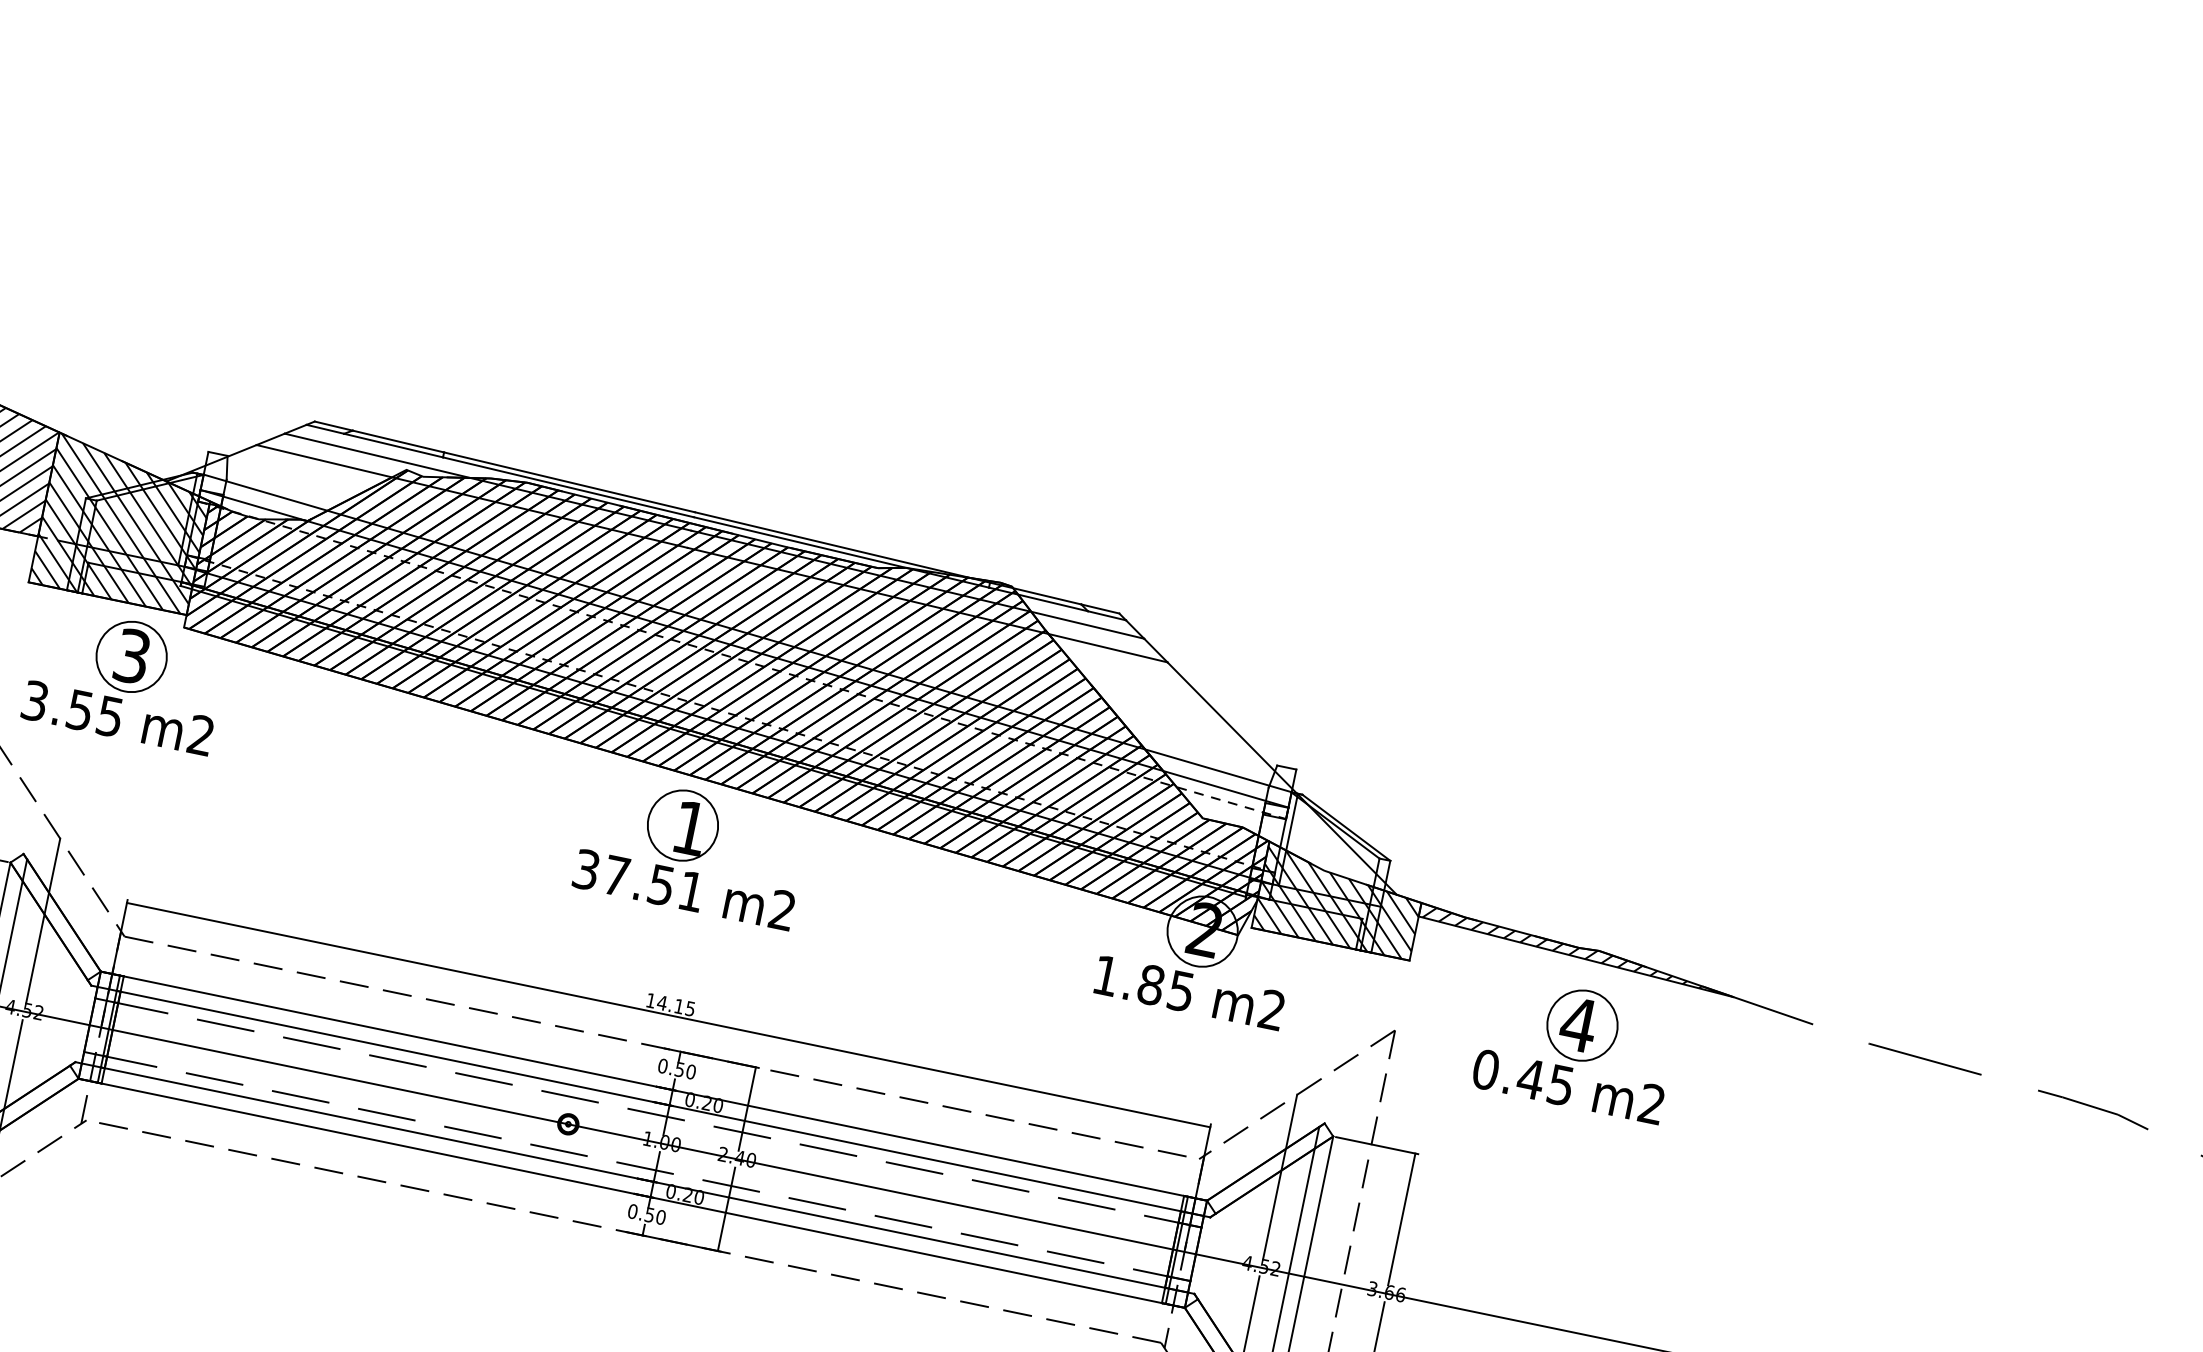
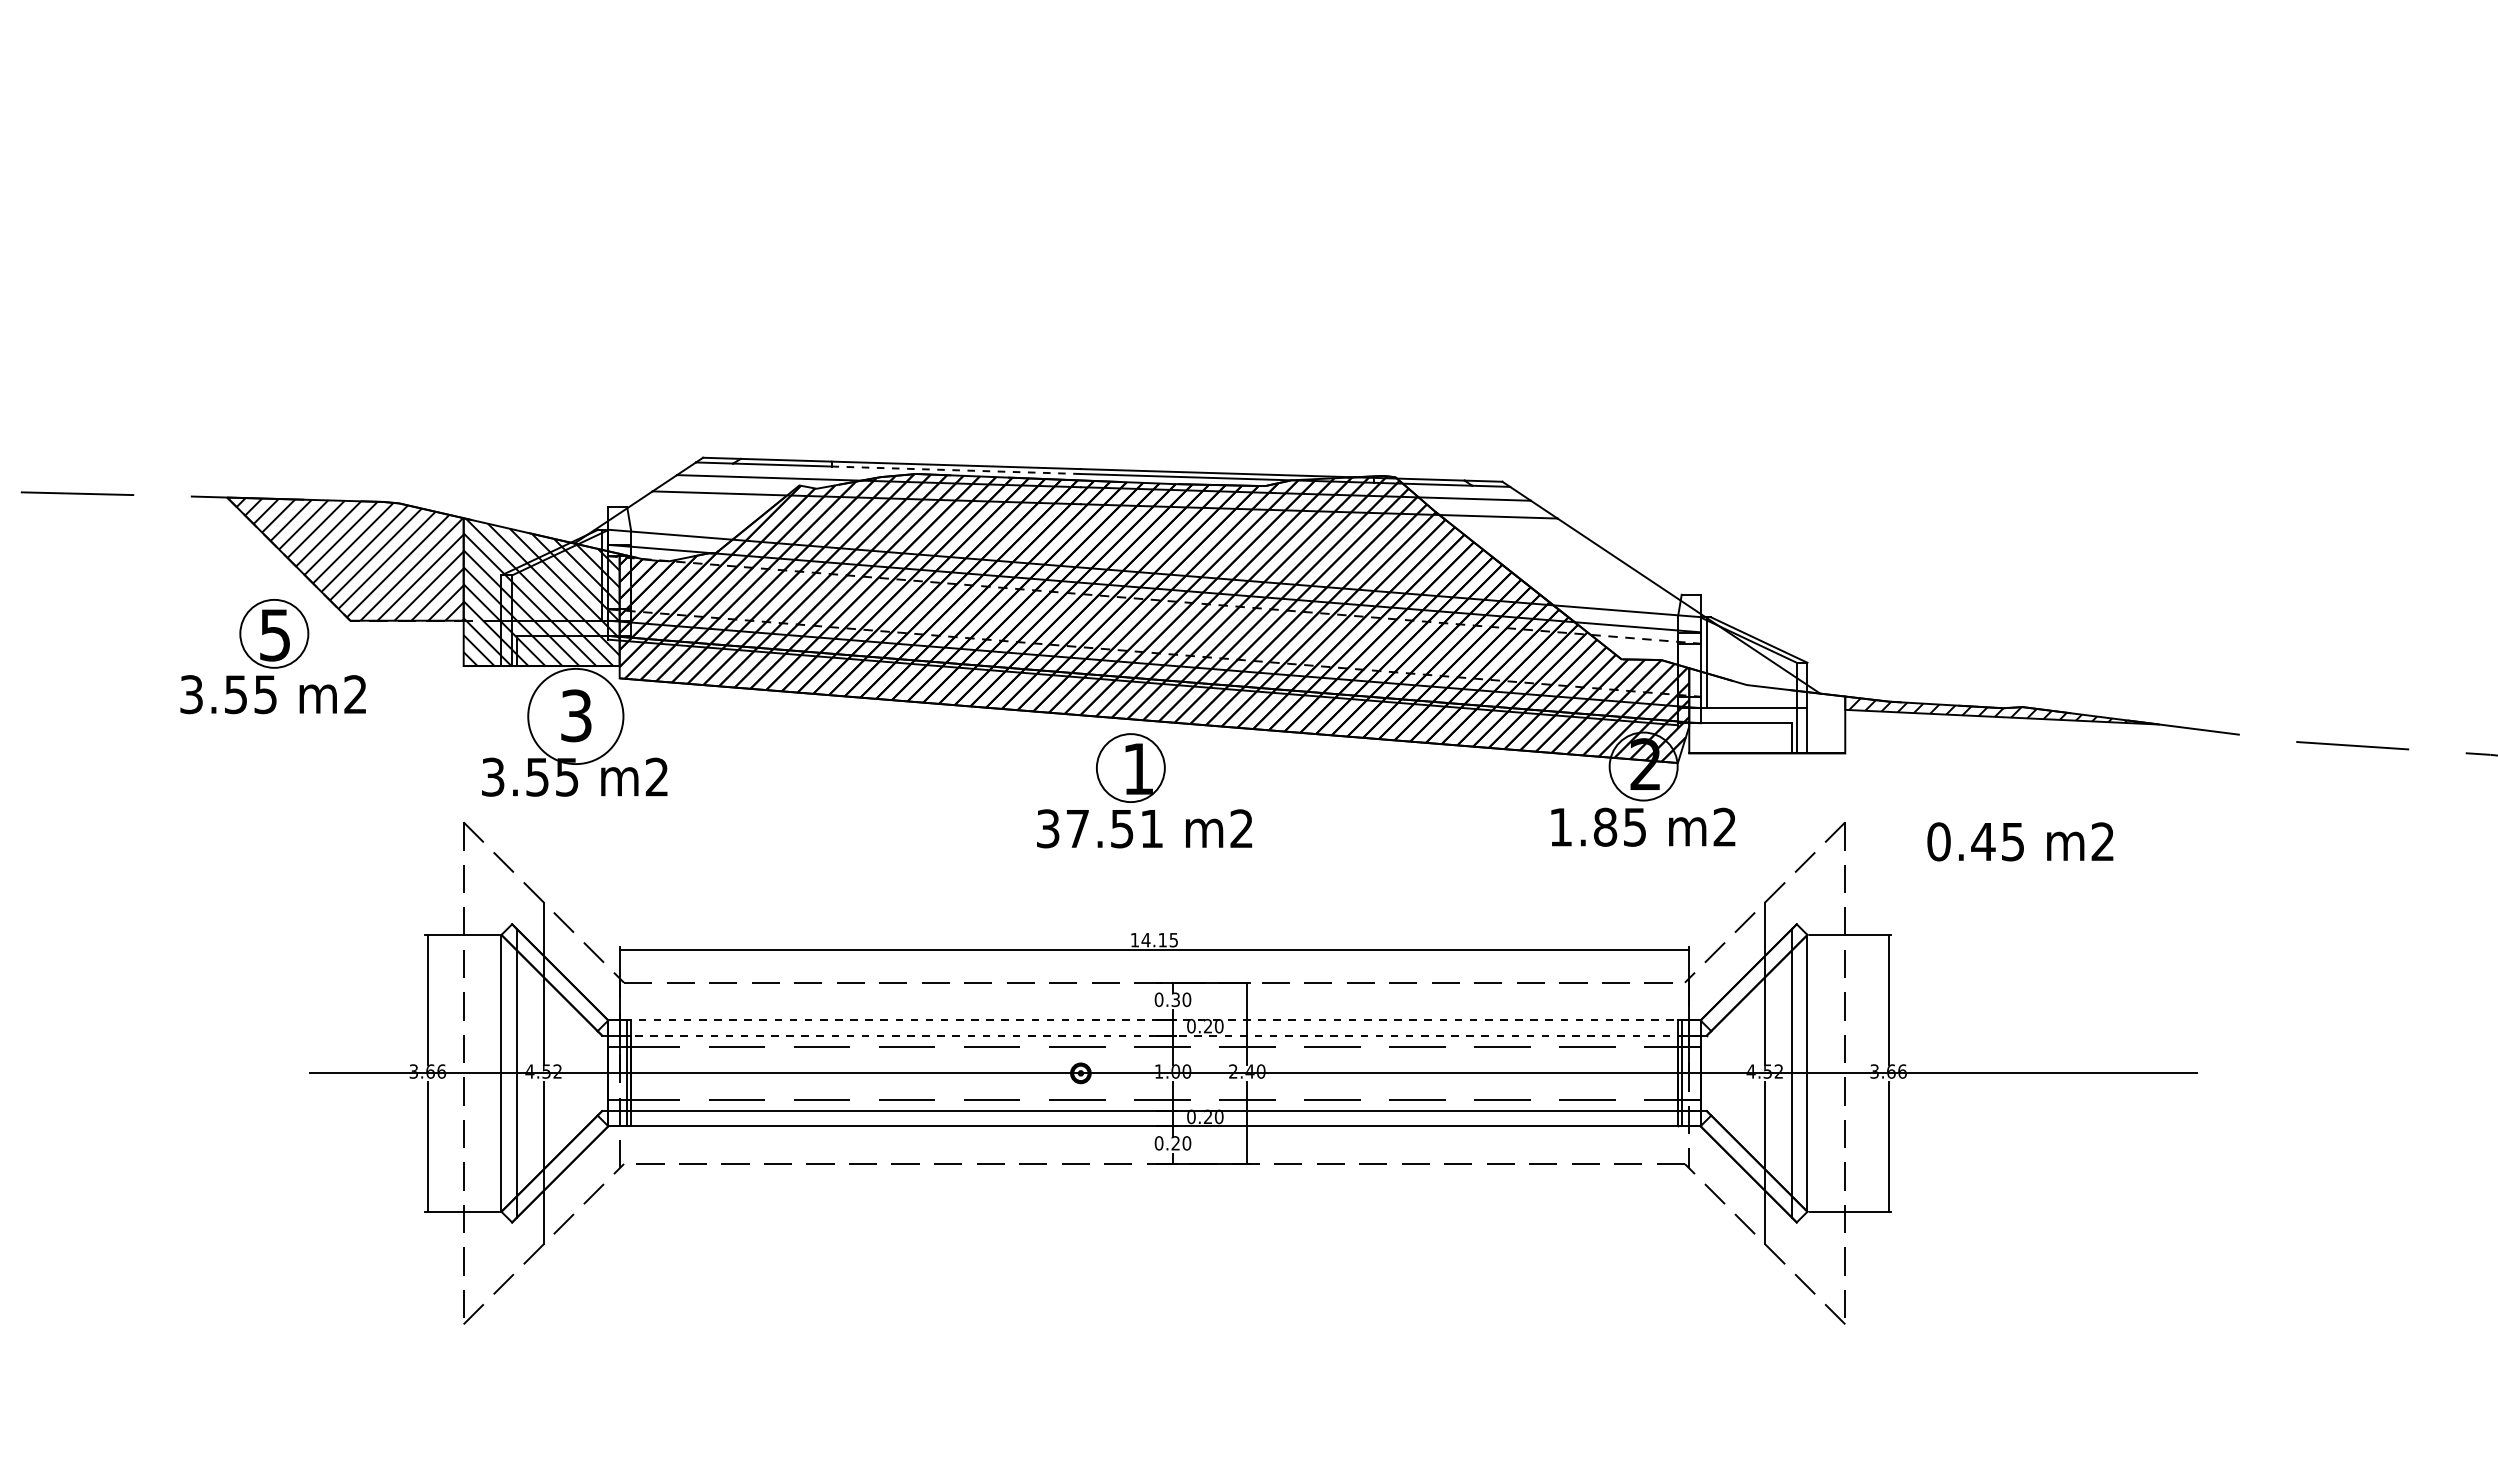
line: (568, 487) -> (956, 470), solid -> dashed
circle: (131, 656) -> (575, 716), size x1.4
hatch: (1339, 903) -> (1767, 713), removed
part: (1582, 1024) -> (2021, 780), removed
text: (679, 1069) -> (1175, 999), 0.50 -> 0.30
line: (653, 1086) -> (1154, 1020), solid -> dashed
line: (659, 1103) -> (1163, 1035), solid -> dashed
text: (649, 1215) -> (1175, 1143), 0.50 -> 0.20

